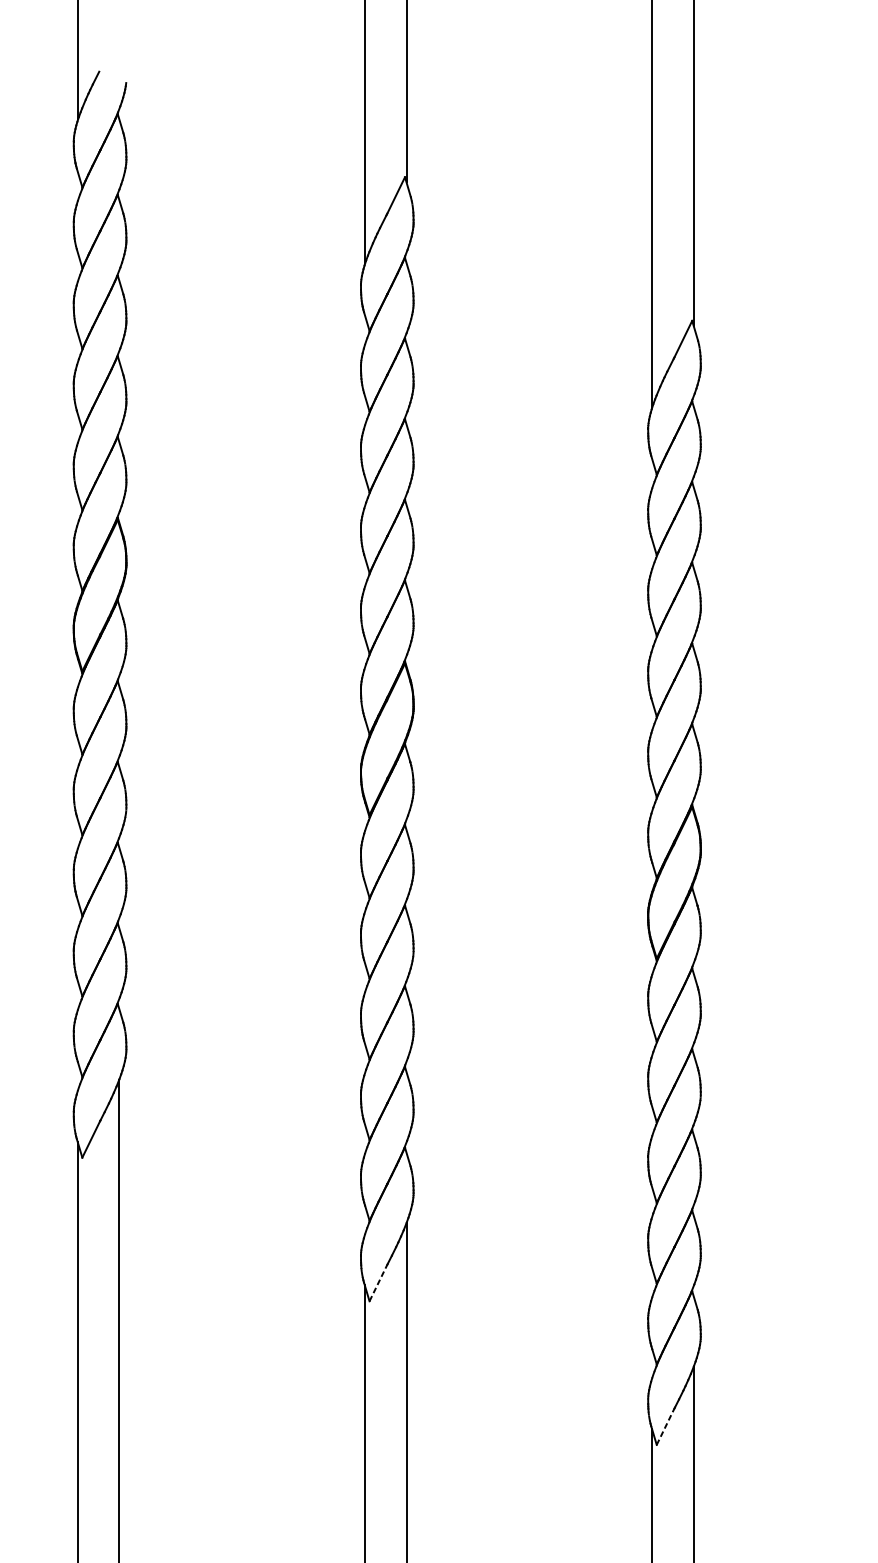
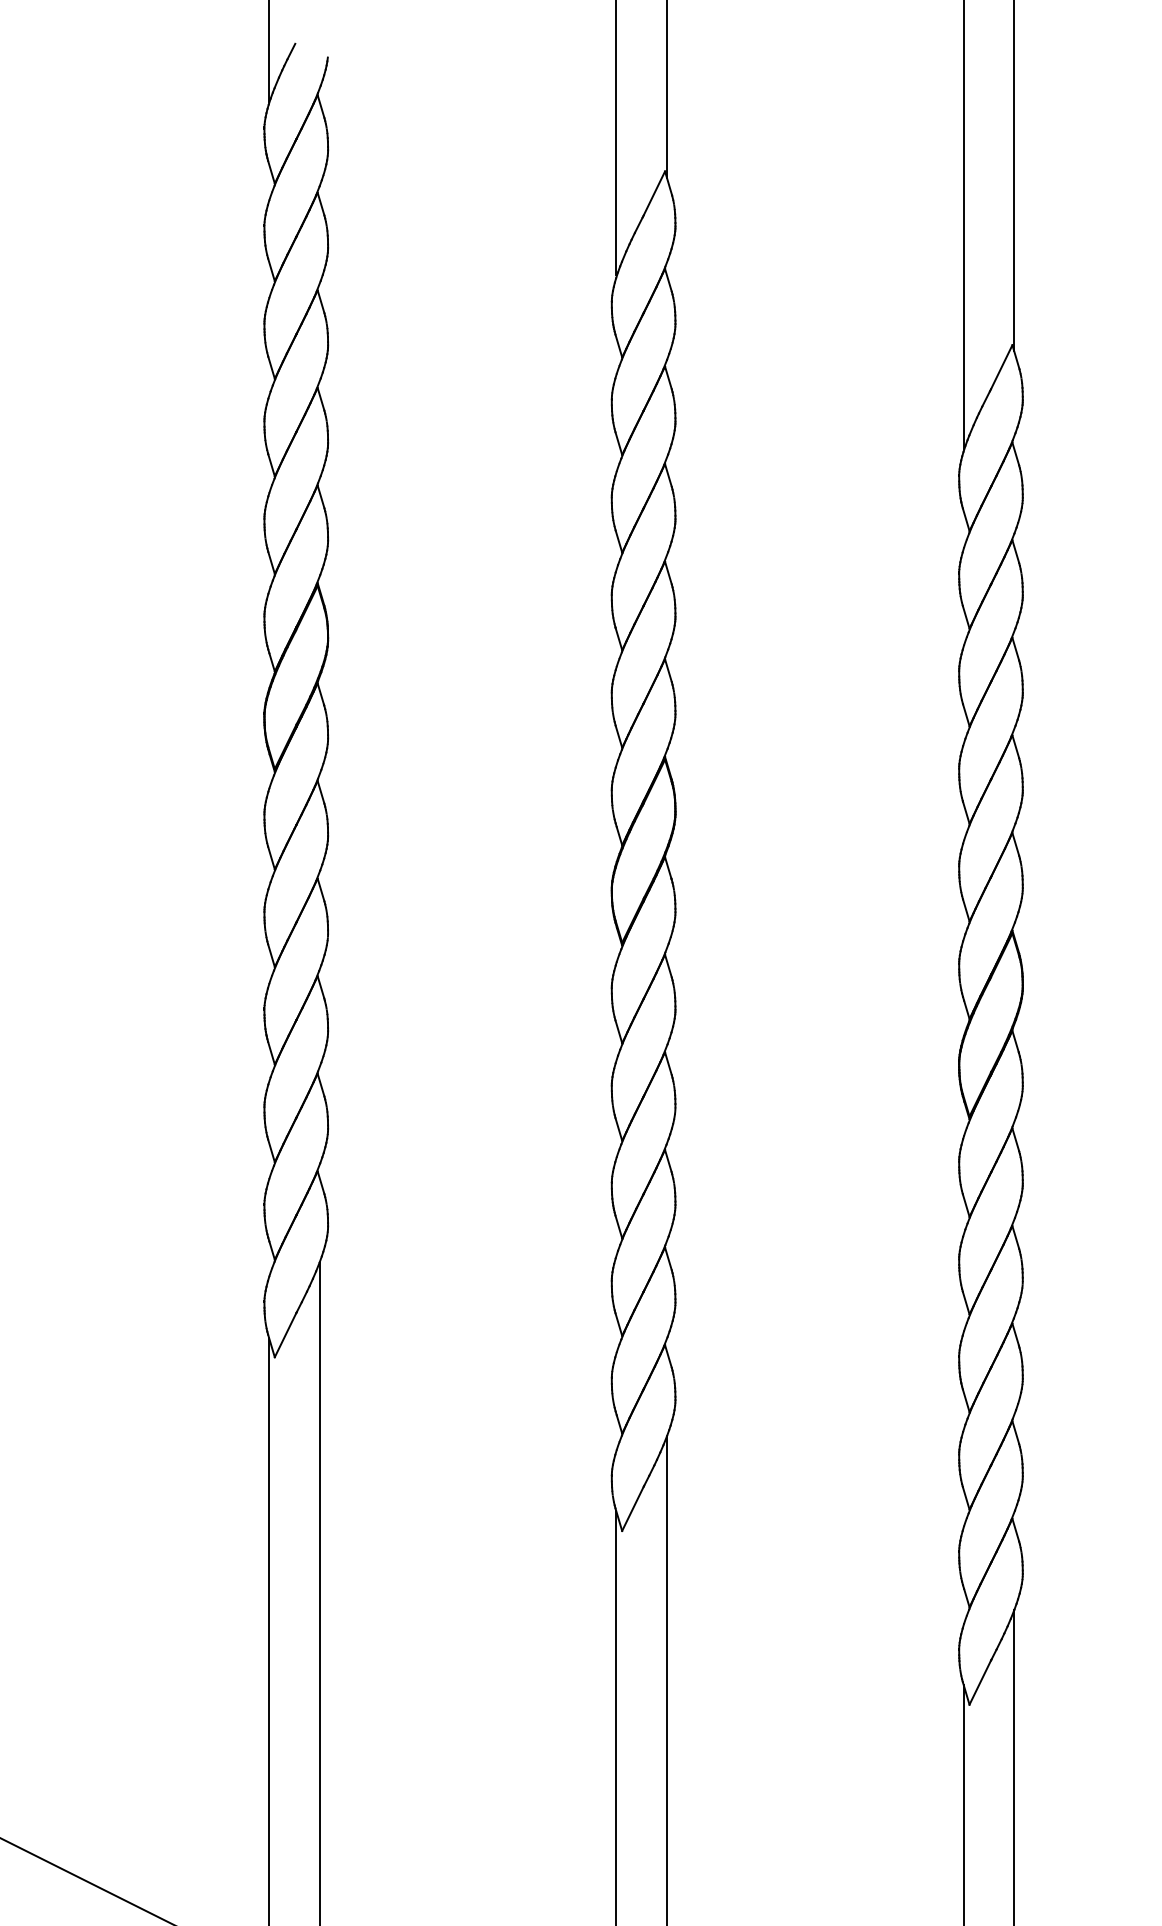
line: (378, 1282) -> (632, 1508), dashed -> solid
line: (665, 1426) -> (980, 1682), dashed -> solid

